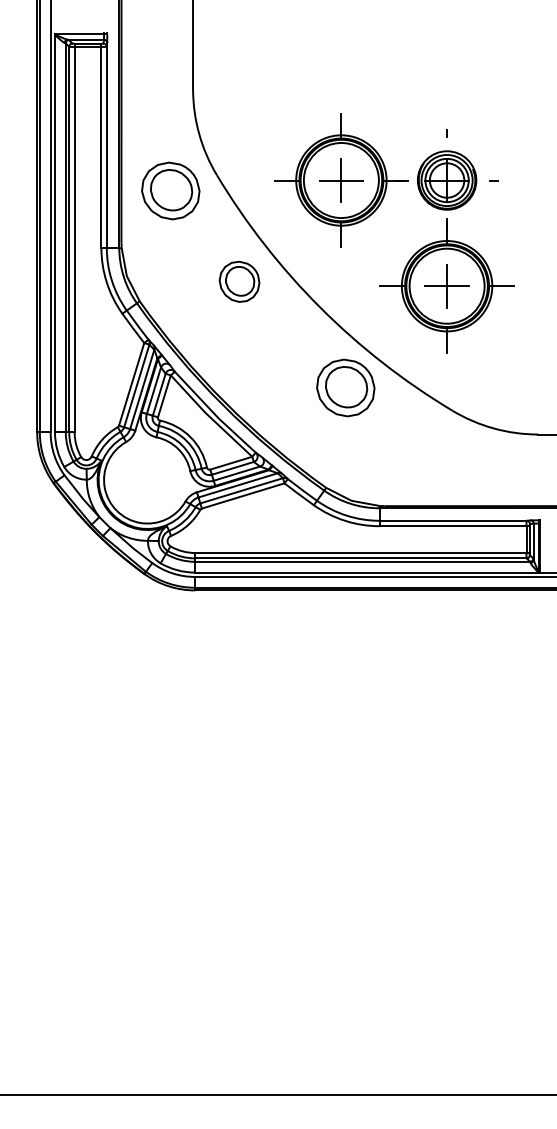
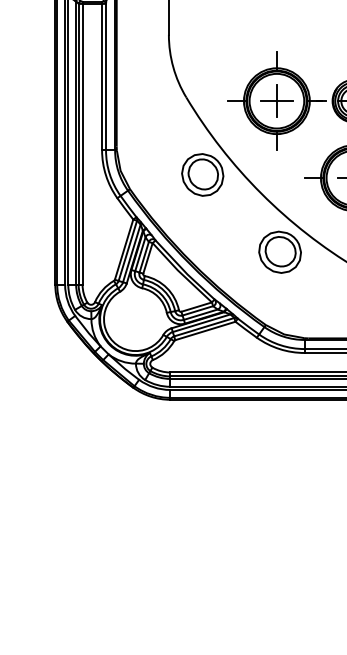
part: (170, 190) -> (152, 108), removed
part: (239, 281) -> (202, 174), size x1.43

